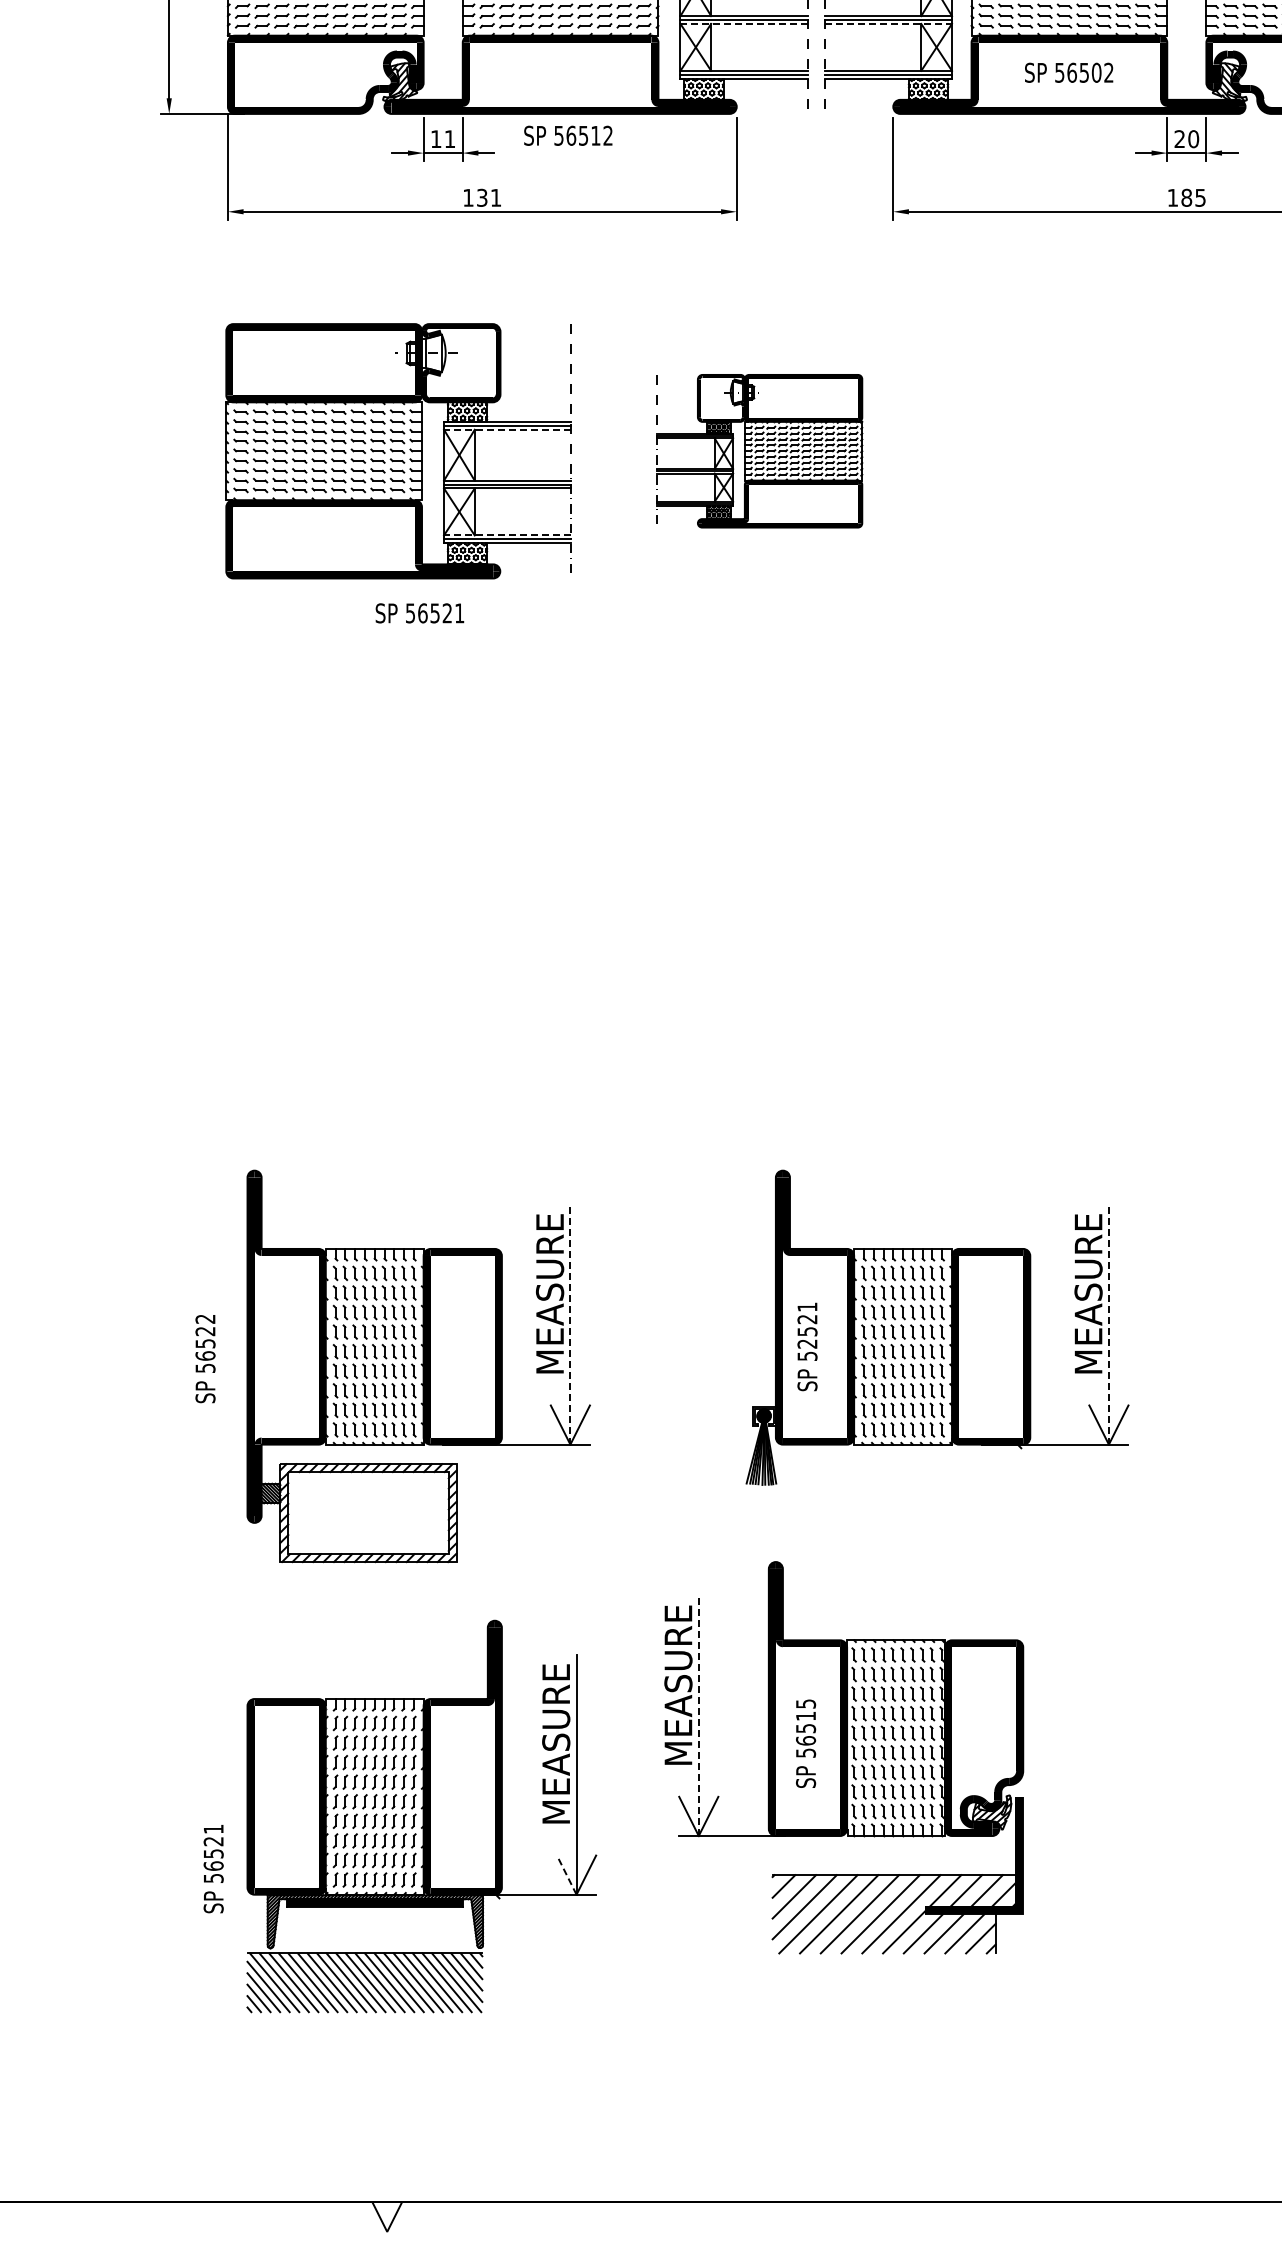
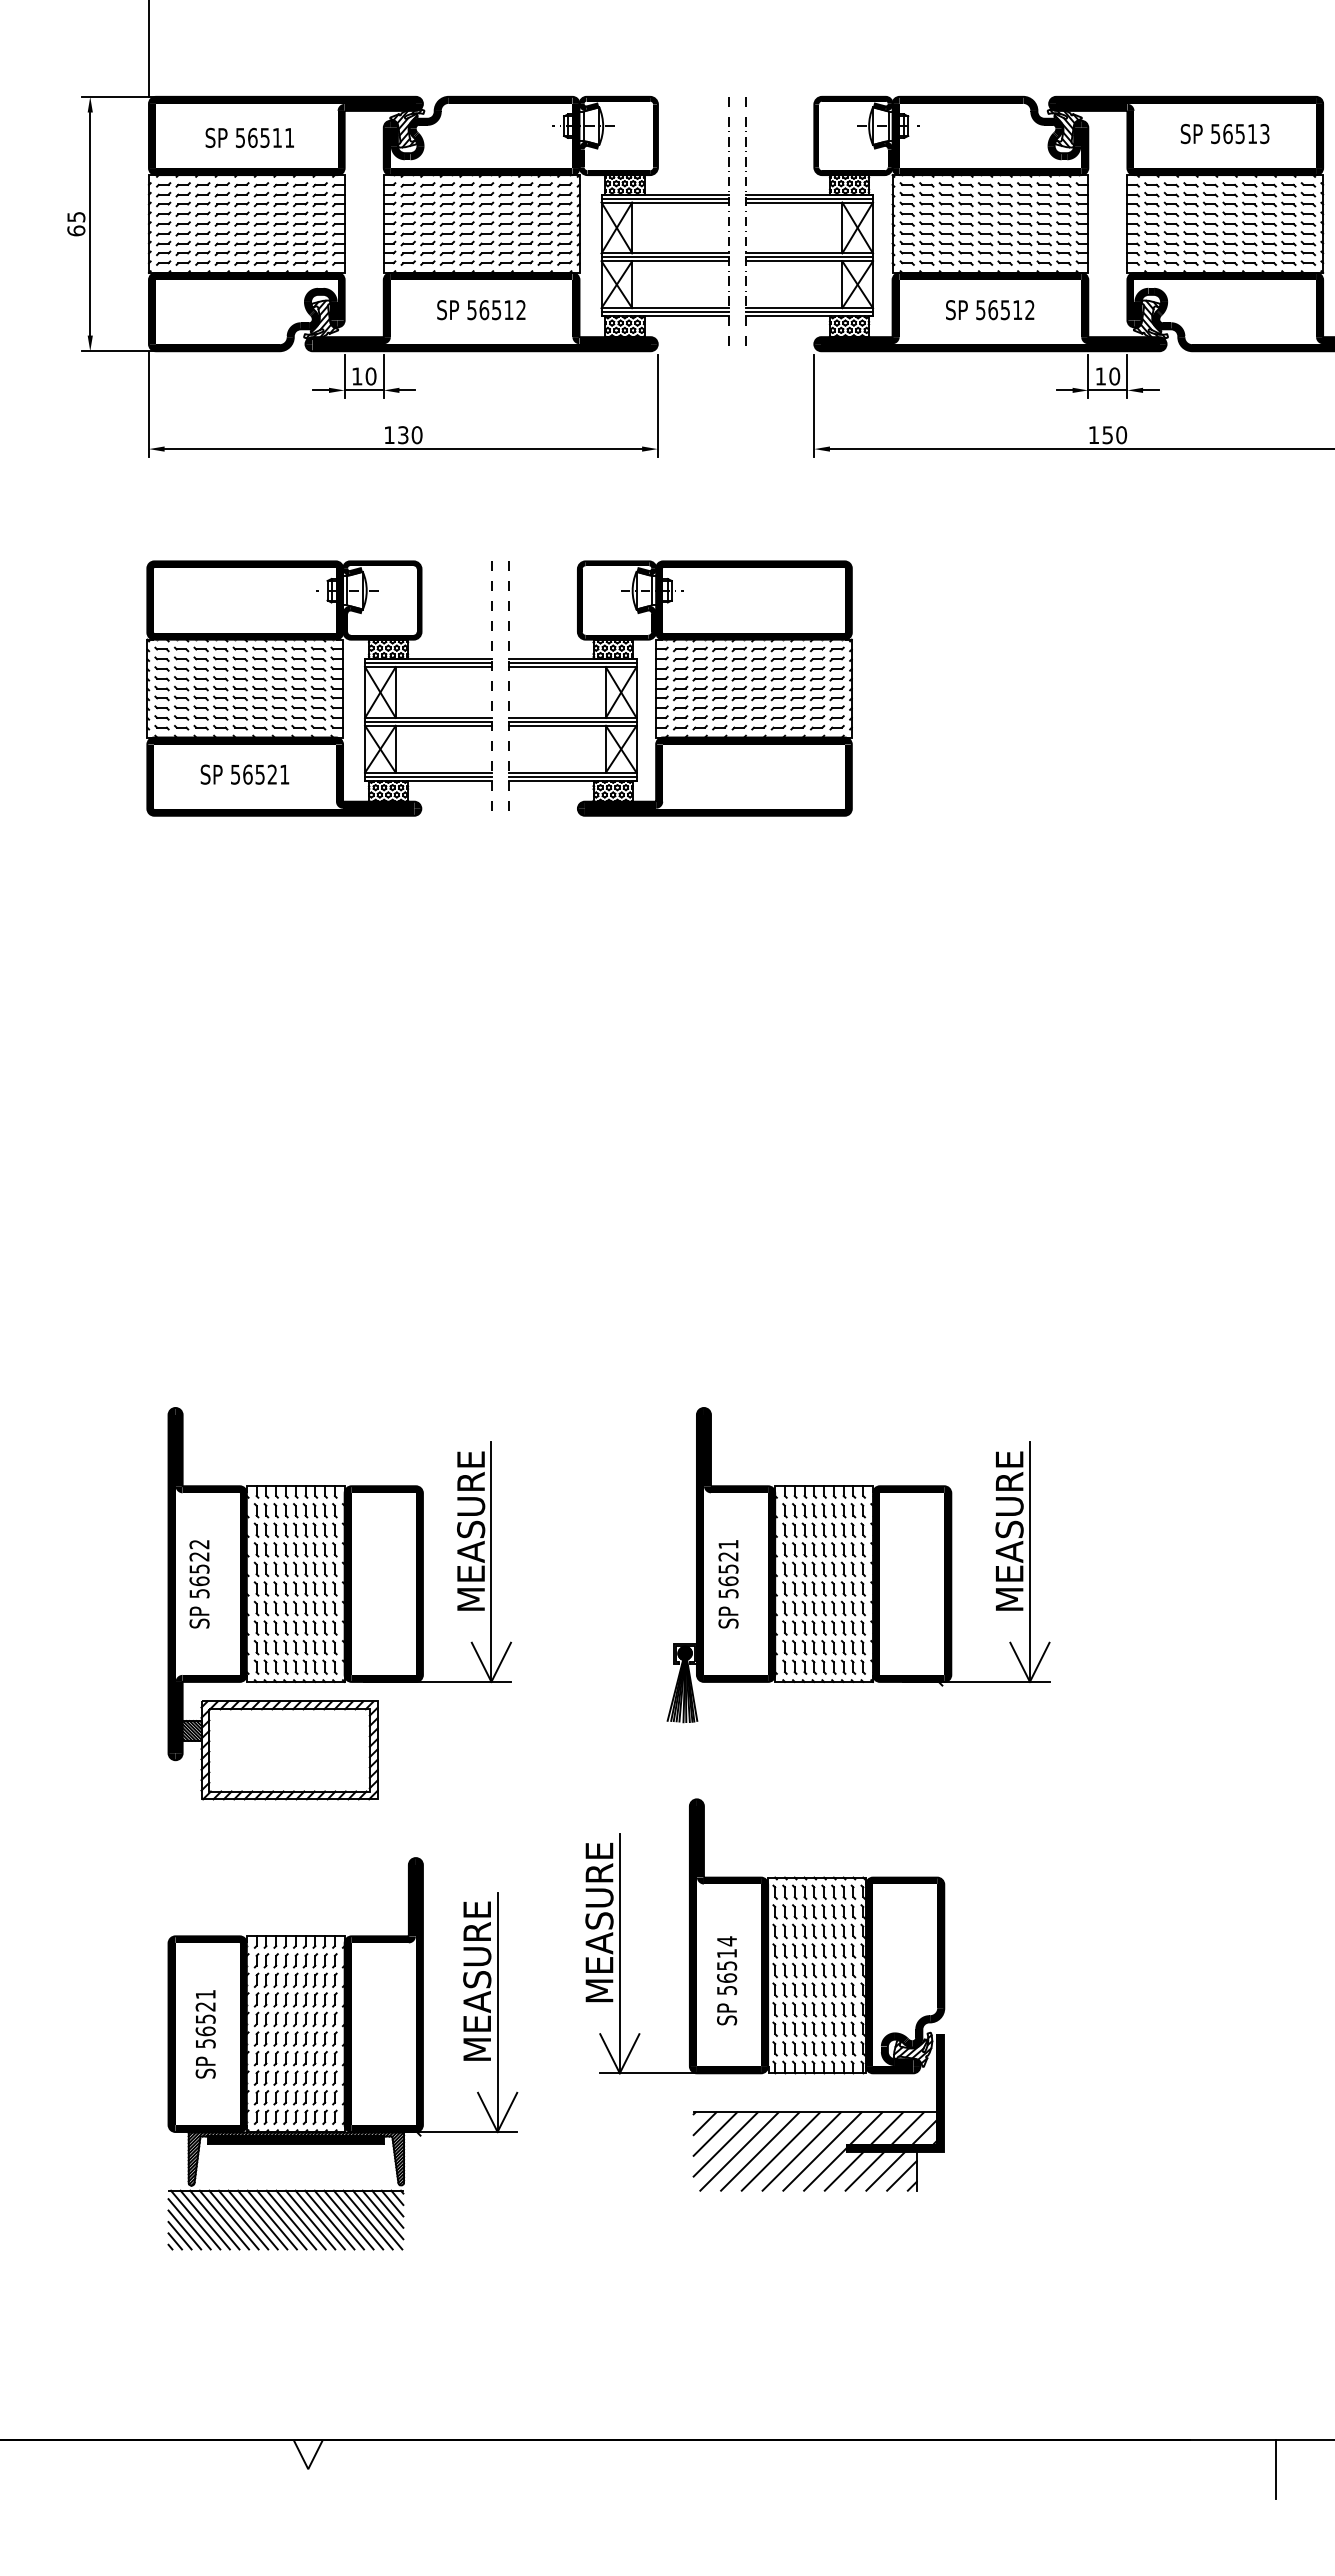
line: (744, 24) -> (665, 261), dashed -> solid
line: (888, 24) -> (809, 261), dashed -> solid
text: (1096, 73) -> (1017, 310), 56502 -> 56512
text: (568, 136) -> (481, 310), moved
text: (449, 139) -> (370, 376), 11 -> 10
text: (1179, 139) -> (1100, 376), 20 -> 10
text: (495, 198) -> (416, 435), 131 -> 130
text: (1193, 198) -> (1114, 435), 185 -> 150
line: (507, 430) -> (428, 667), dashed -> solid
part: (759, 451) -> (680, 688), size x1.67
line: (507, 535) -> (428, 772), dashed -> solid
text: (419, 613) -> (244, 774), moved
line: (570, 1324) -> (491, 1561), dashed -> solid
line: (1108, 1325) -> (1029, 1562), dashed -> solid
text: (807, 1344) -> (728, 1581), 52521 -> 56521
text: (205, 1359) -> (199, 1584), moved
text: (806, 1704) -> (727, 1941), 56515 -> 56514
line: (698, 1716) -> (619, 1953), dashed -> solid
text: (213, 1869) -> (205, 2034), moved
line: (566, 1875) -> (487, 2112), dashed -> solid

